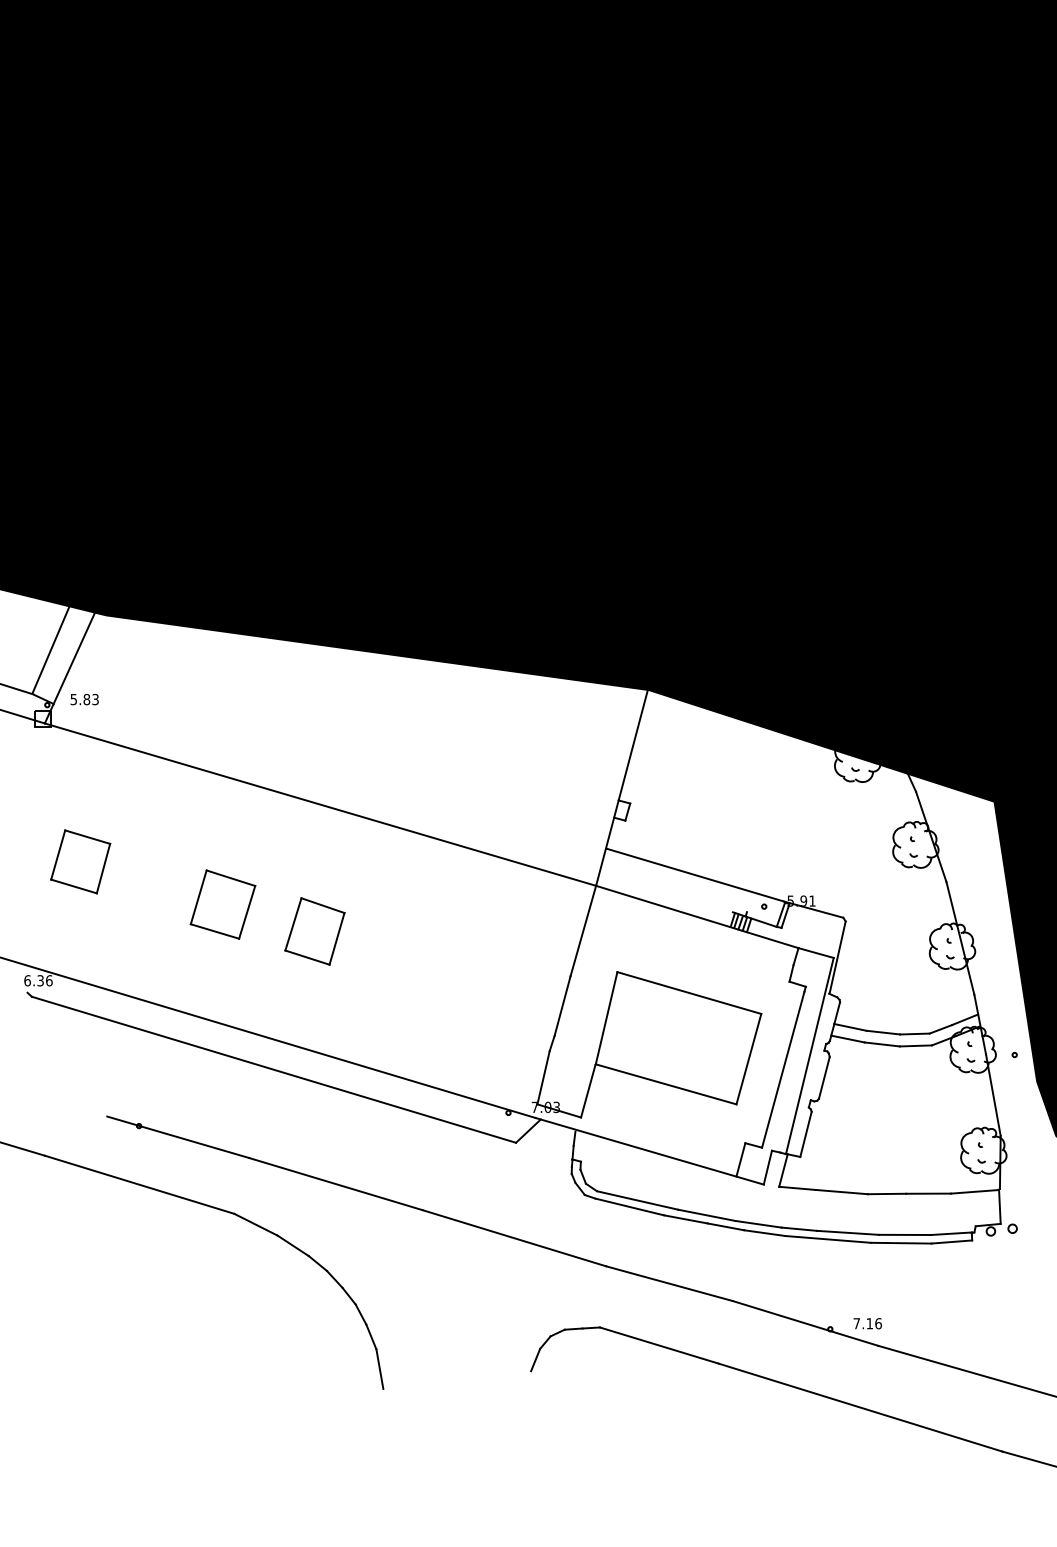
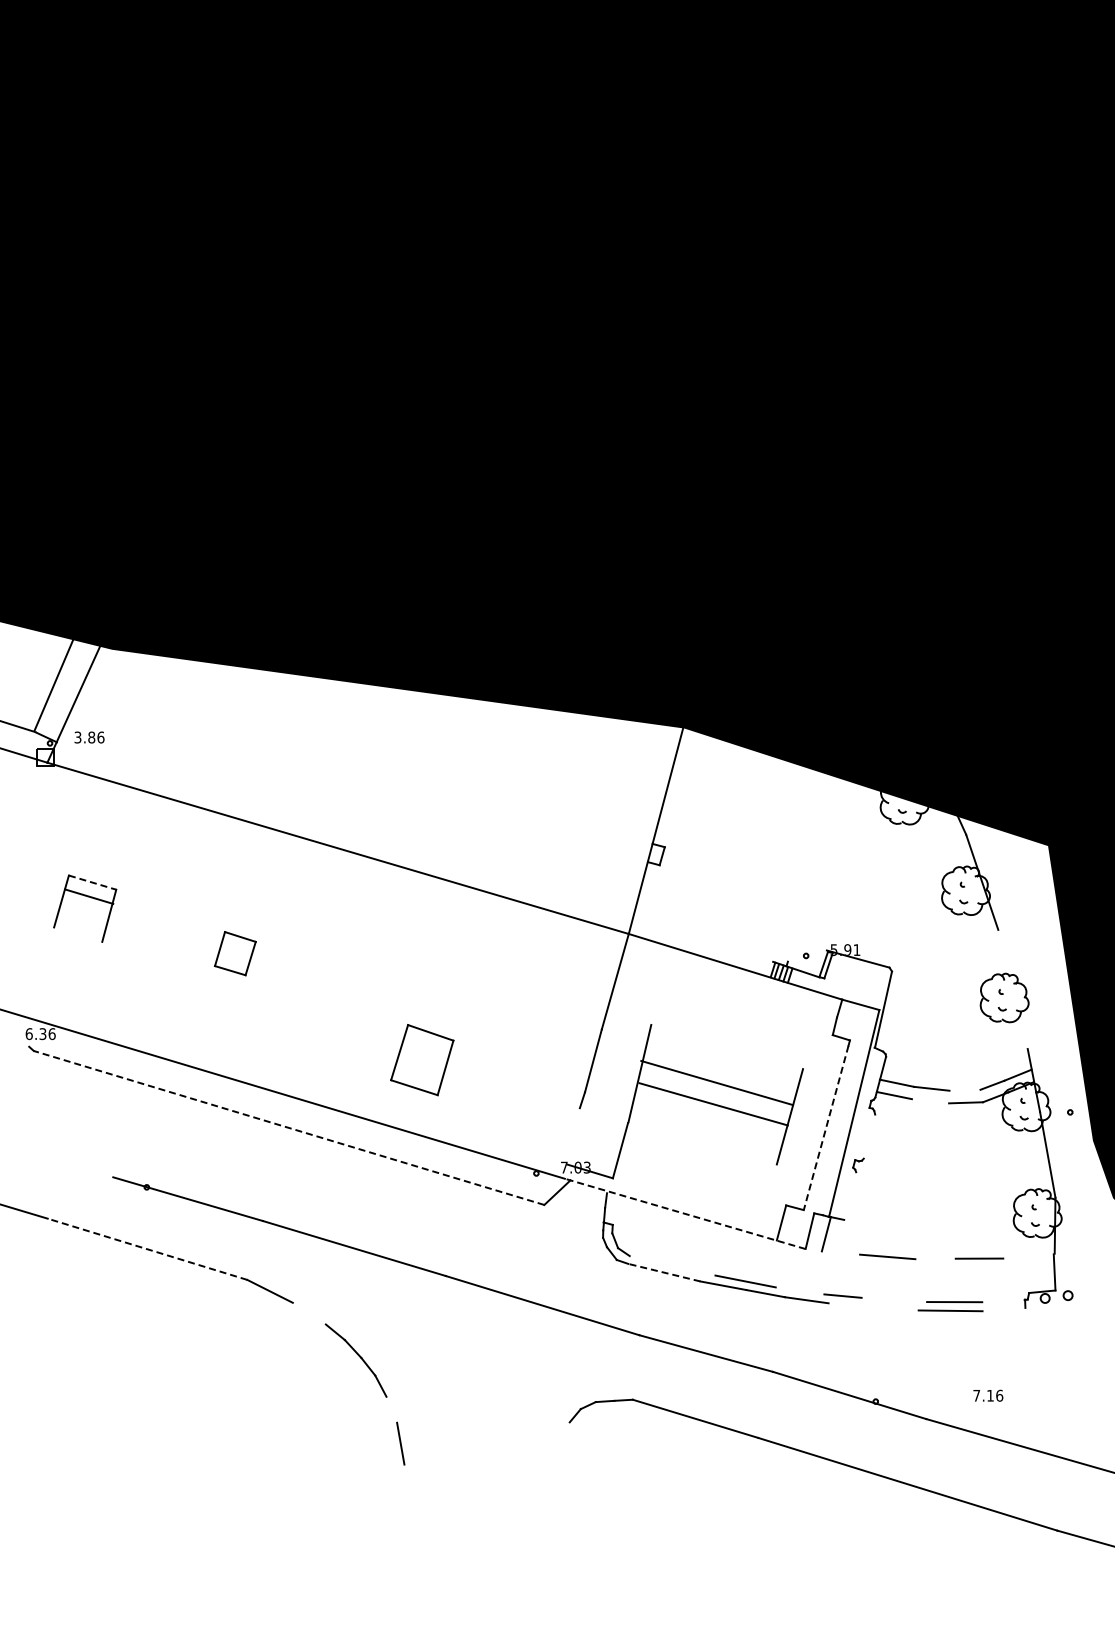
text: (84, 699) -> (89, 737), 5.83 -> 3.86
line: (87, 837) -> (92, 882), solid -> dashed
line: (695, 874) -> (733, 922), removed
line: (74, 886) -> (89, 896), moved
part: (223, 904) -> (235, 953), size x0.6
part: (315, 931) -> (422, 1060), moved
line: (959, 937) -> (1012, 988), removed
line: (689, 992) -> (717, 1082), moved
line: (914, 1033) -> (964, 1089), removed
line: (882, 1044) -> (930, 1101), removed
line: (274, 1069) -> (289, 1127), solid -> dashed
line: (783, 1070) -> (826, 1128), solid -> dashed
line: (542, 1077) -> (572, 1136), removed
line: (824, 1077) -> (869, 1136), removed
line: (665, 1084) -> (713, 1104), moved
line: (806, 1133) -> (850, 1195), removed
line: (648, 1150) -> (684, 1213), solid -> dashed
line: (139, 1185) -> (147, 1249), solid -> dashed
line: (796, 1187) -> (840, 1252), removed
line: (974, 1191) -> (1027, 1256), removed
line: (886, 1193) -> (935, 1258), removed
line: (637, 1200) -> (672, 1265), removed
line: (629, 1206) -> (663, 1272), solid -> dashed
line: (757, 1223) -> (799, 1290), removed
line: (848, 1232) -> (894, 1299), removed
line: (951, 1233) -> (1003, 1300), removed
line: (828, 1239) -> (873, 1306), removed
line: (951, 1241) -> (1003, 1309), removed
line: (292, 1245) -> (308, 1313), removed
text: (867, 1323) -> (988, 1395), moved
line: (371, 1336) -> (391, 1409), removed
line: (535, 1359) -> (564, 1433), removed

